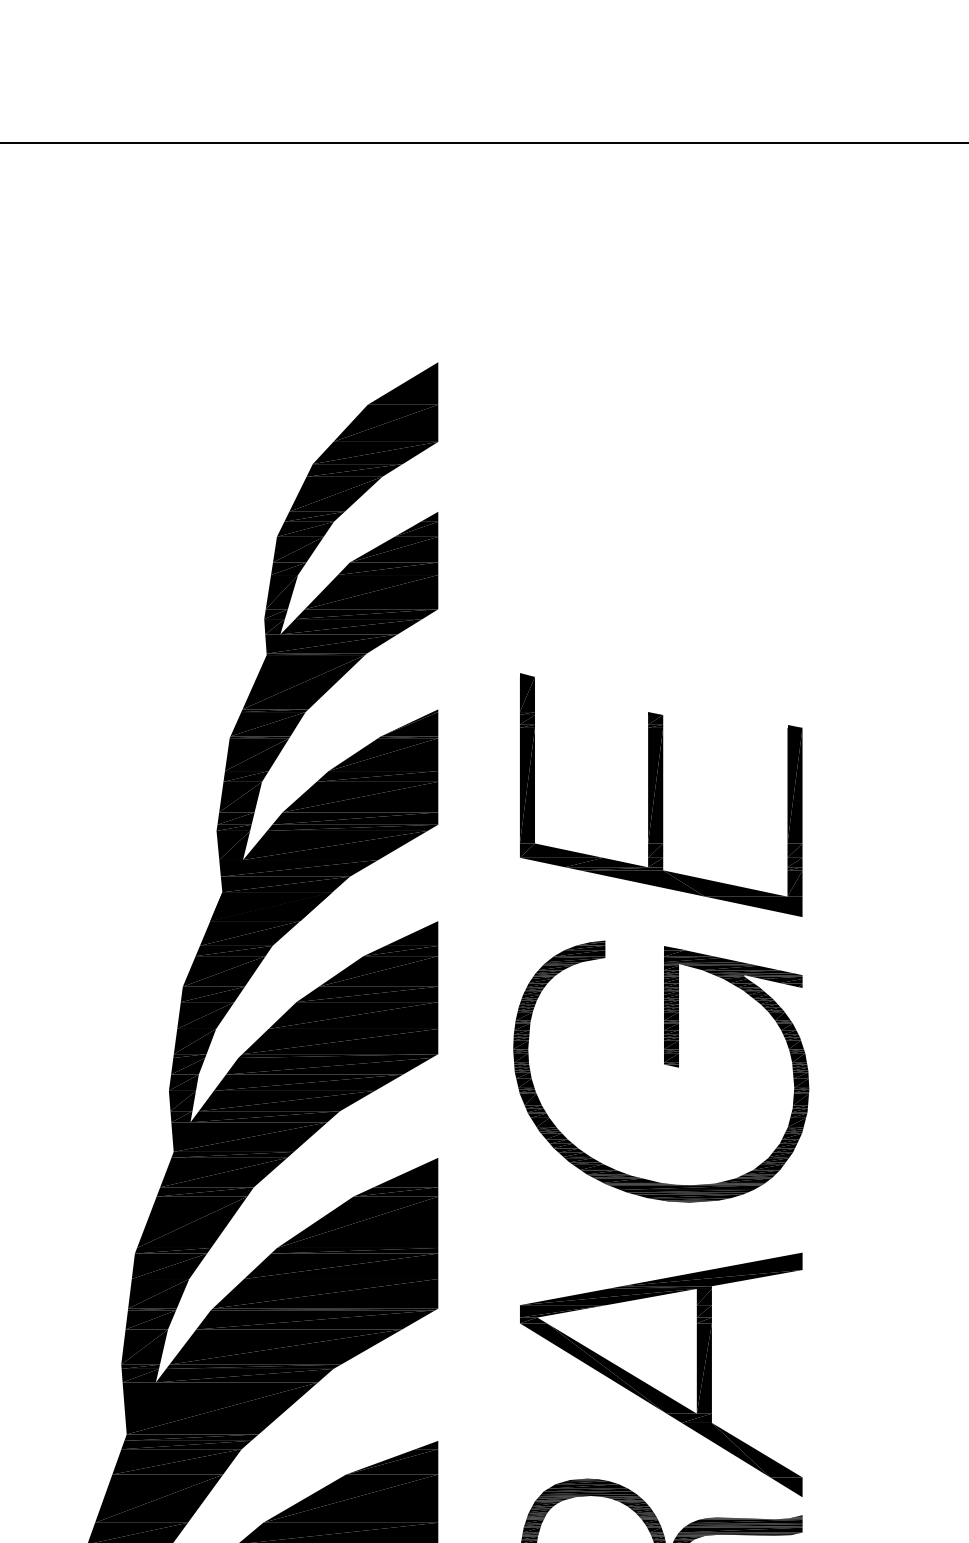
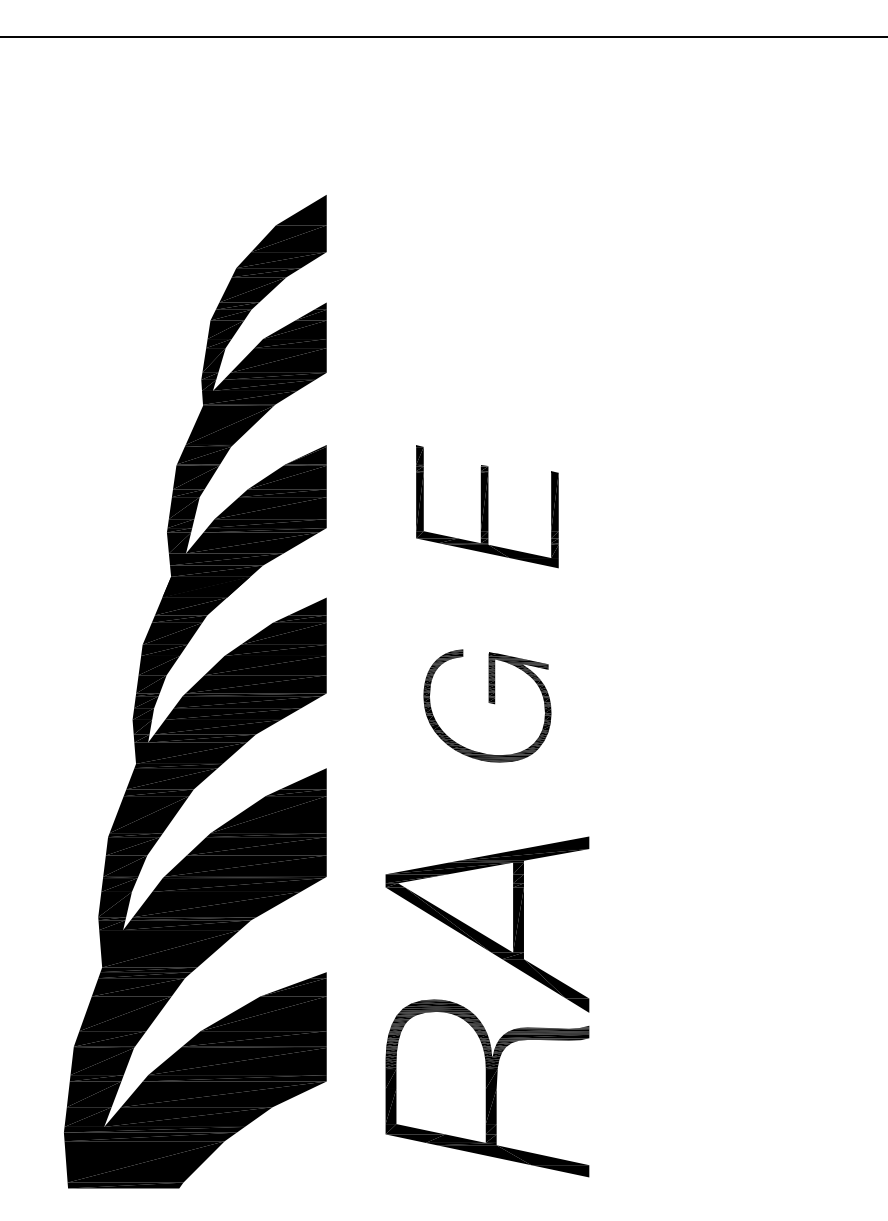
part: (661, 794) -> (487, 506), size x0.7
part: (661, 1070) -> (487, 705), size x0.6

